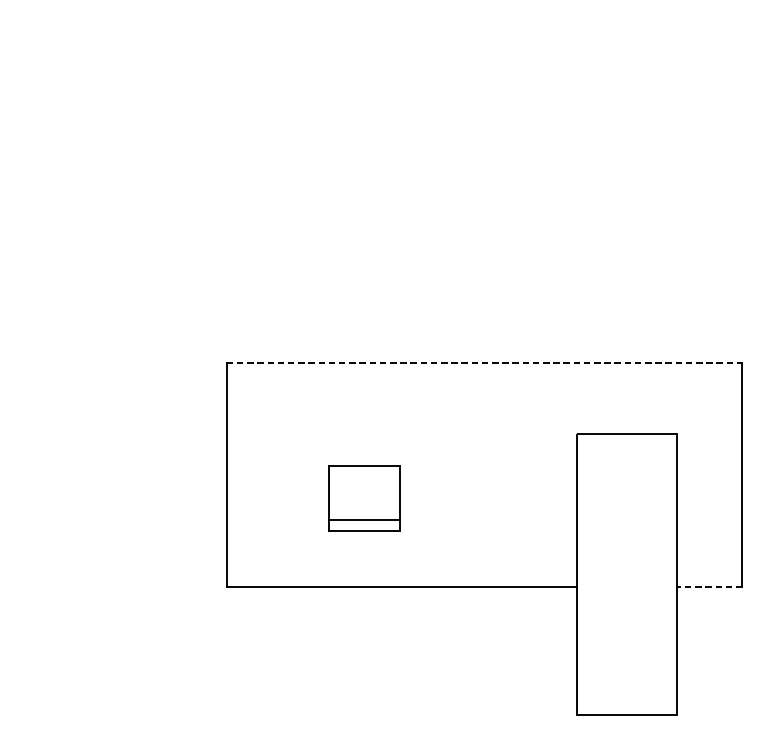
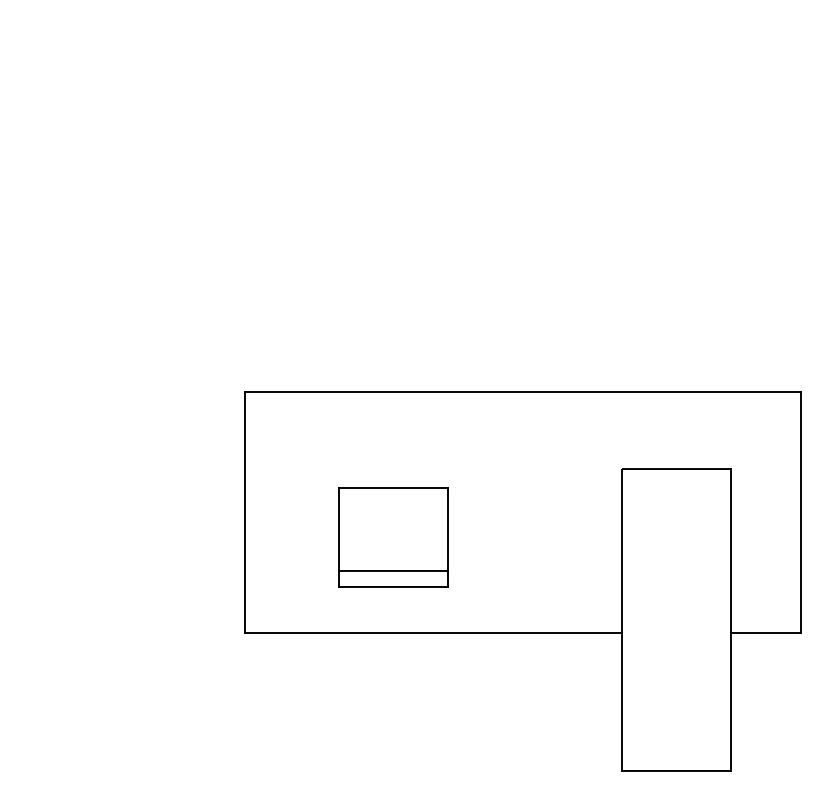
line: (485, 362) -> (523, 391), dashed -> solid
part: (364, 498) -> (393, 537), size x1.43
line: (709, 587) -> (765, 633), dashed -> solid

